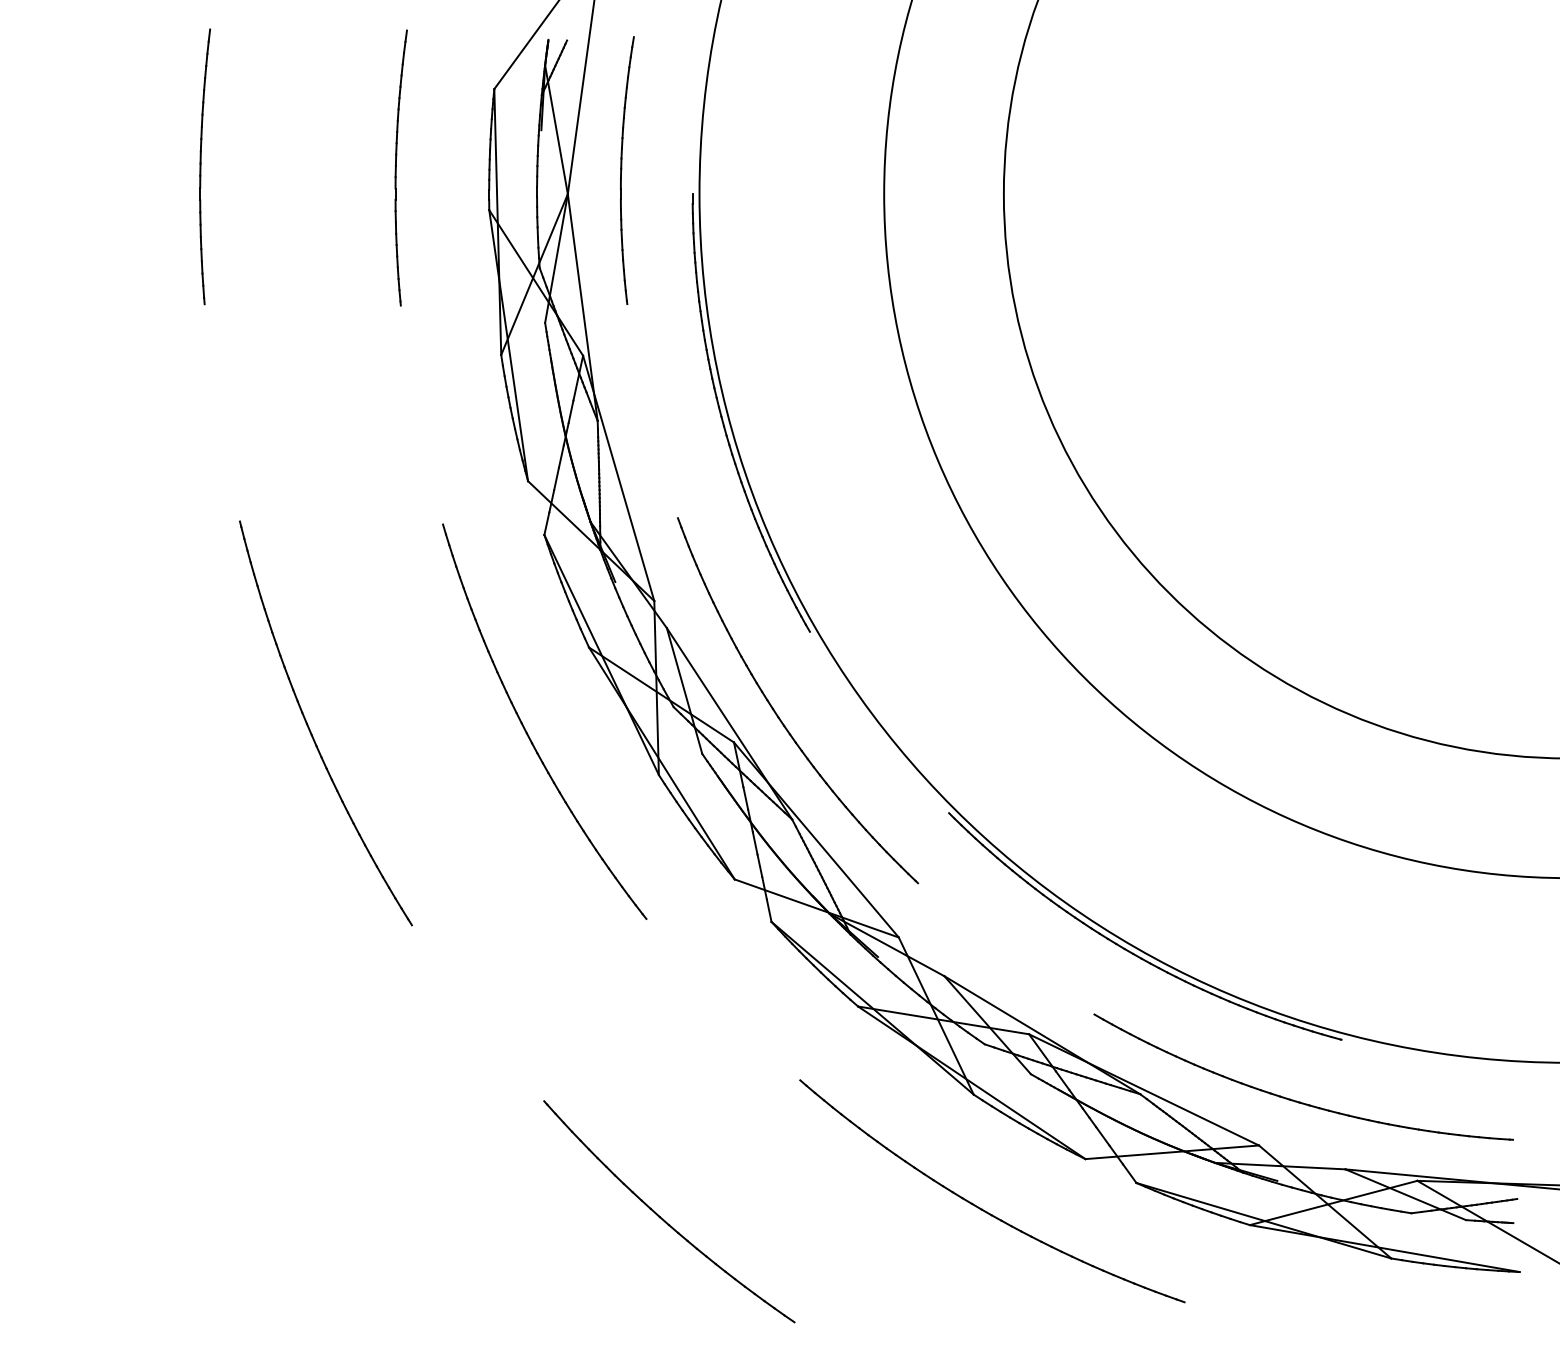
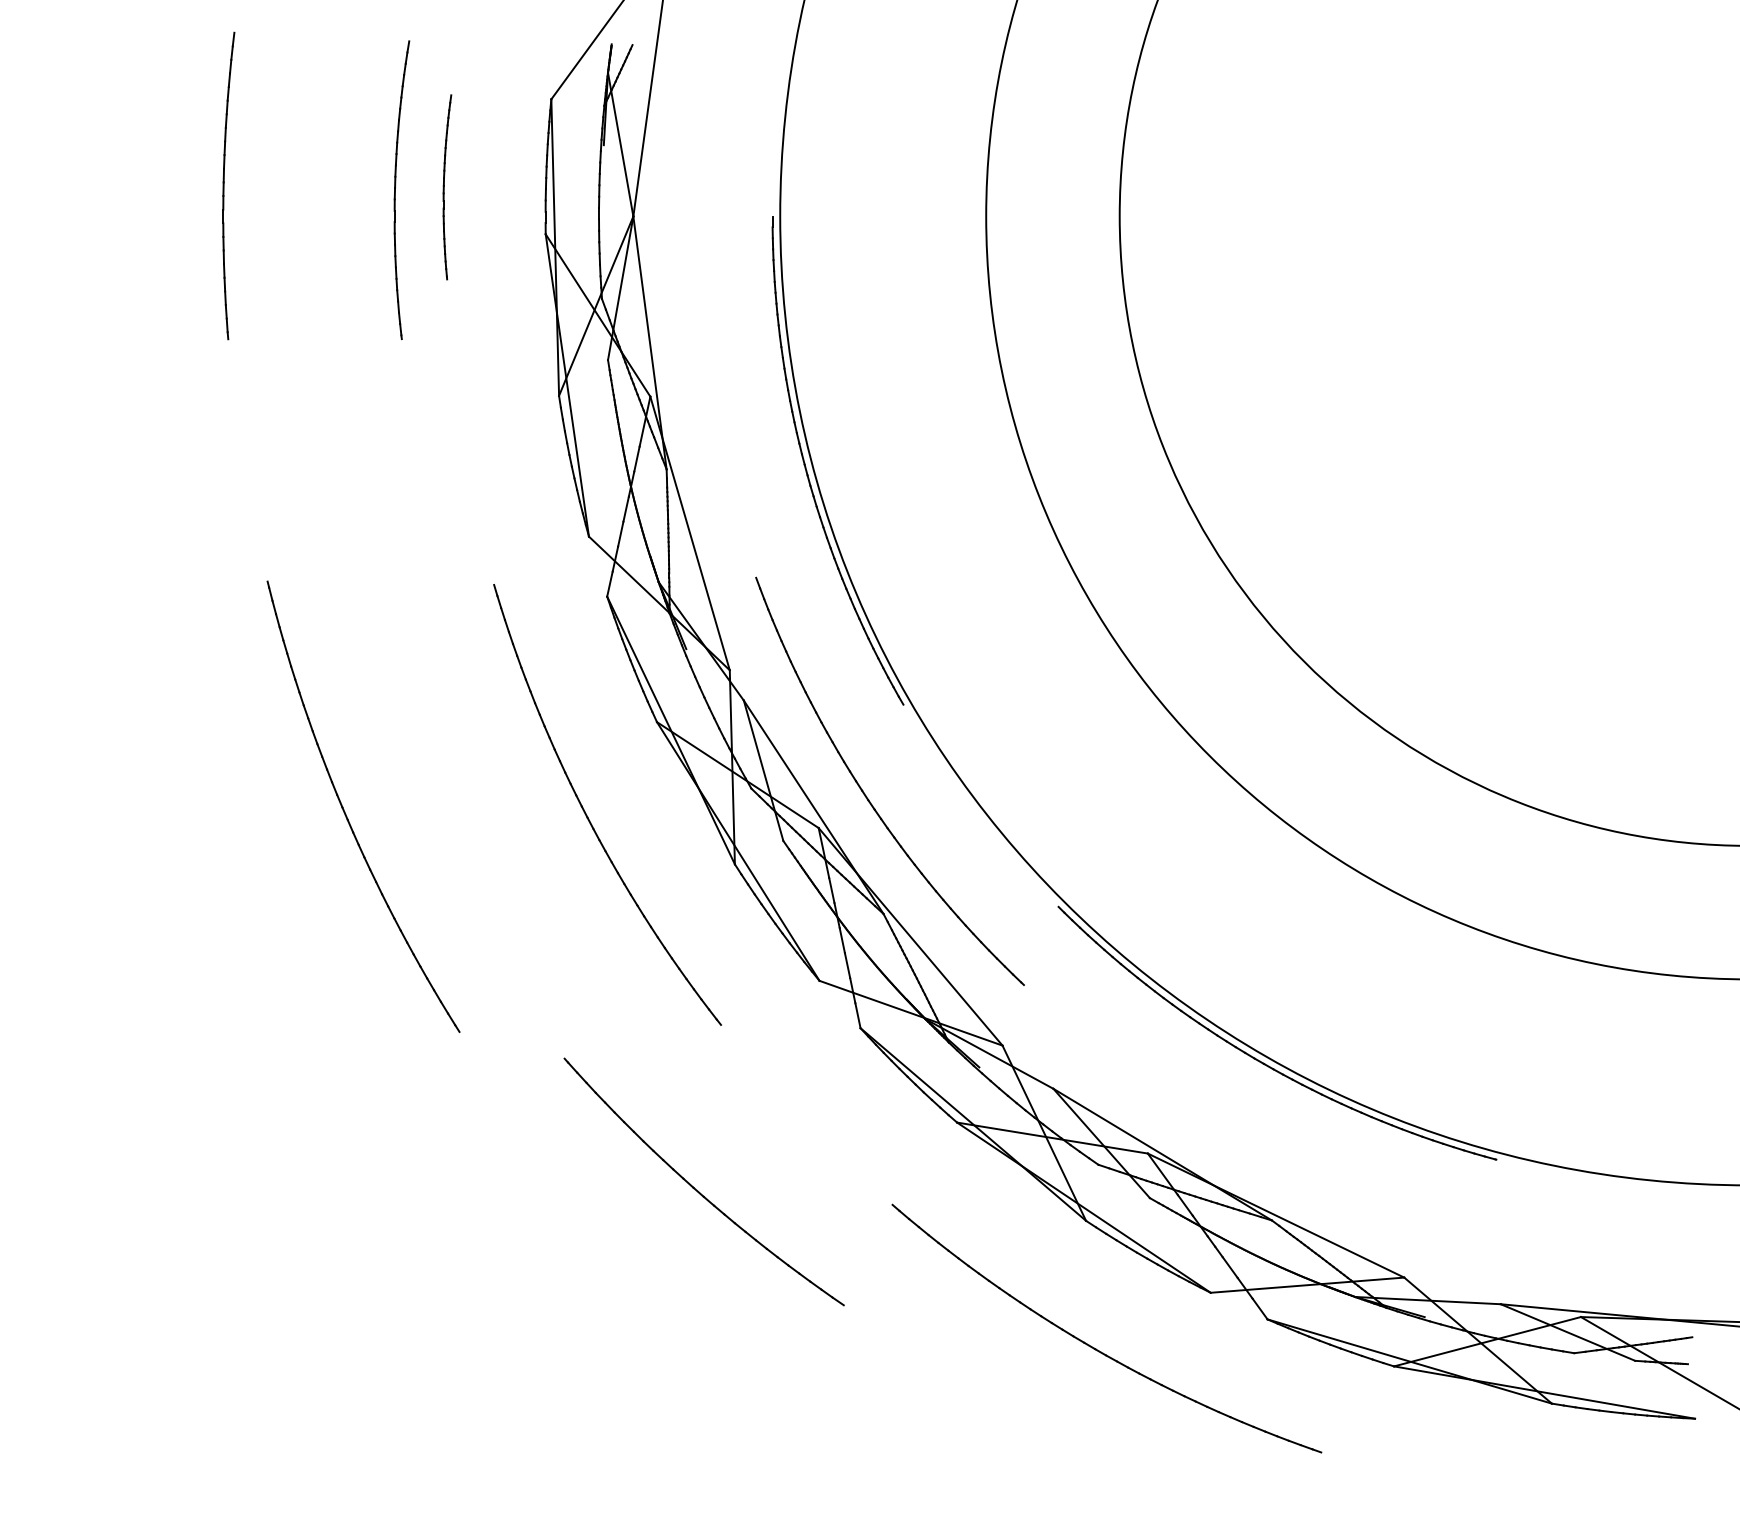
part: (400, 167) -> (446, 186), size x0.6
part: (627, 170) -> (402, 190), moved
part: (1296, 1100) -> (1446, 1227), removed
part: (663, 1218) -> (697, 1189), moved

